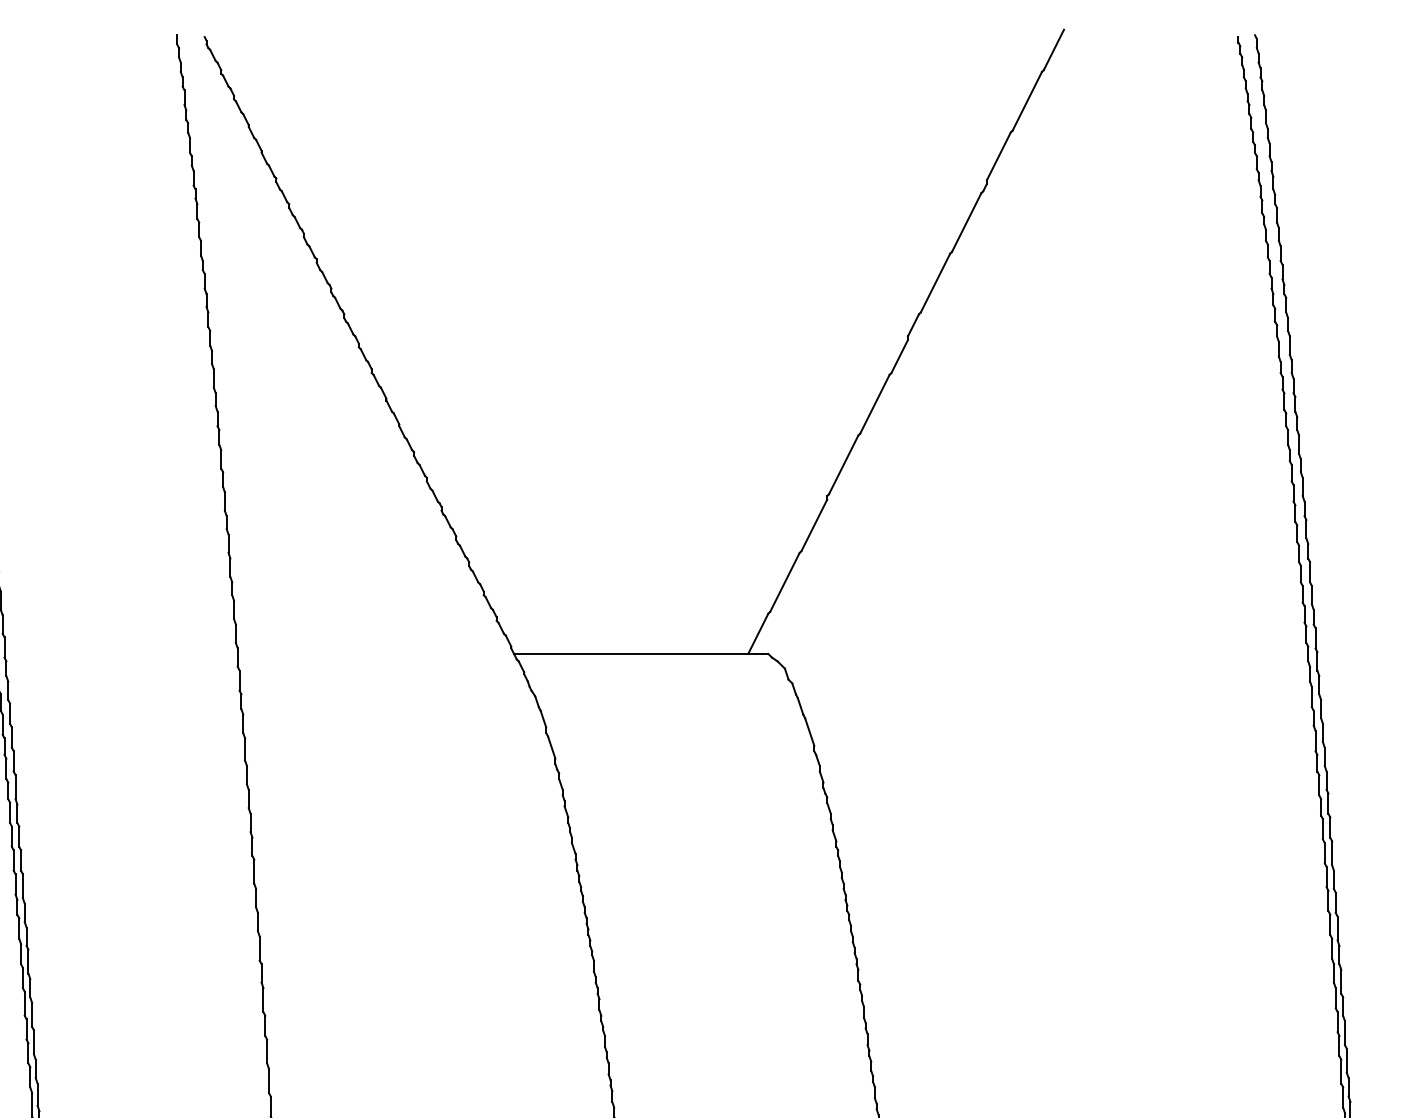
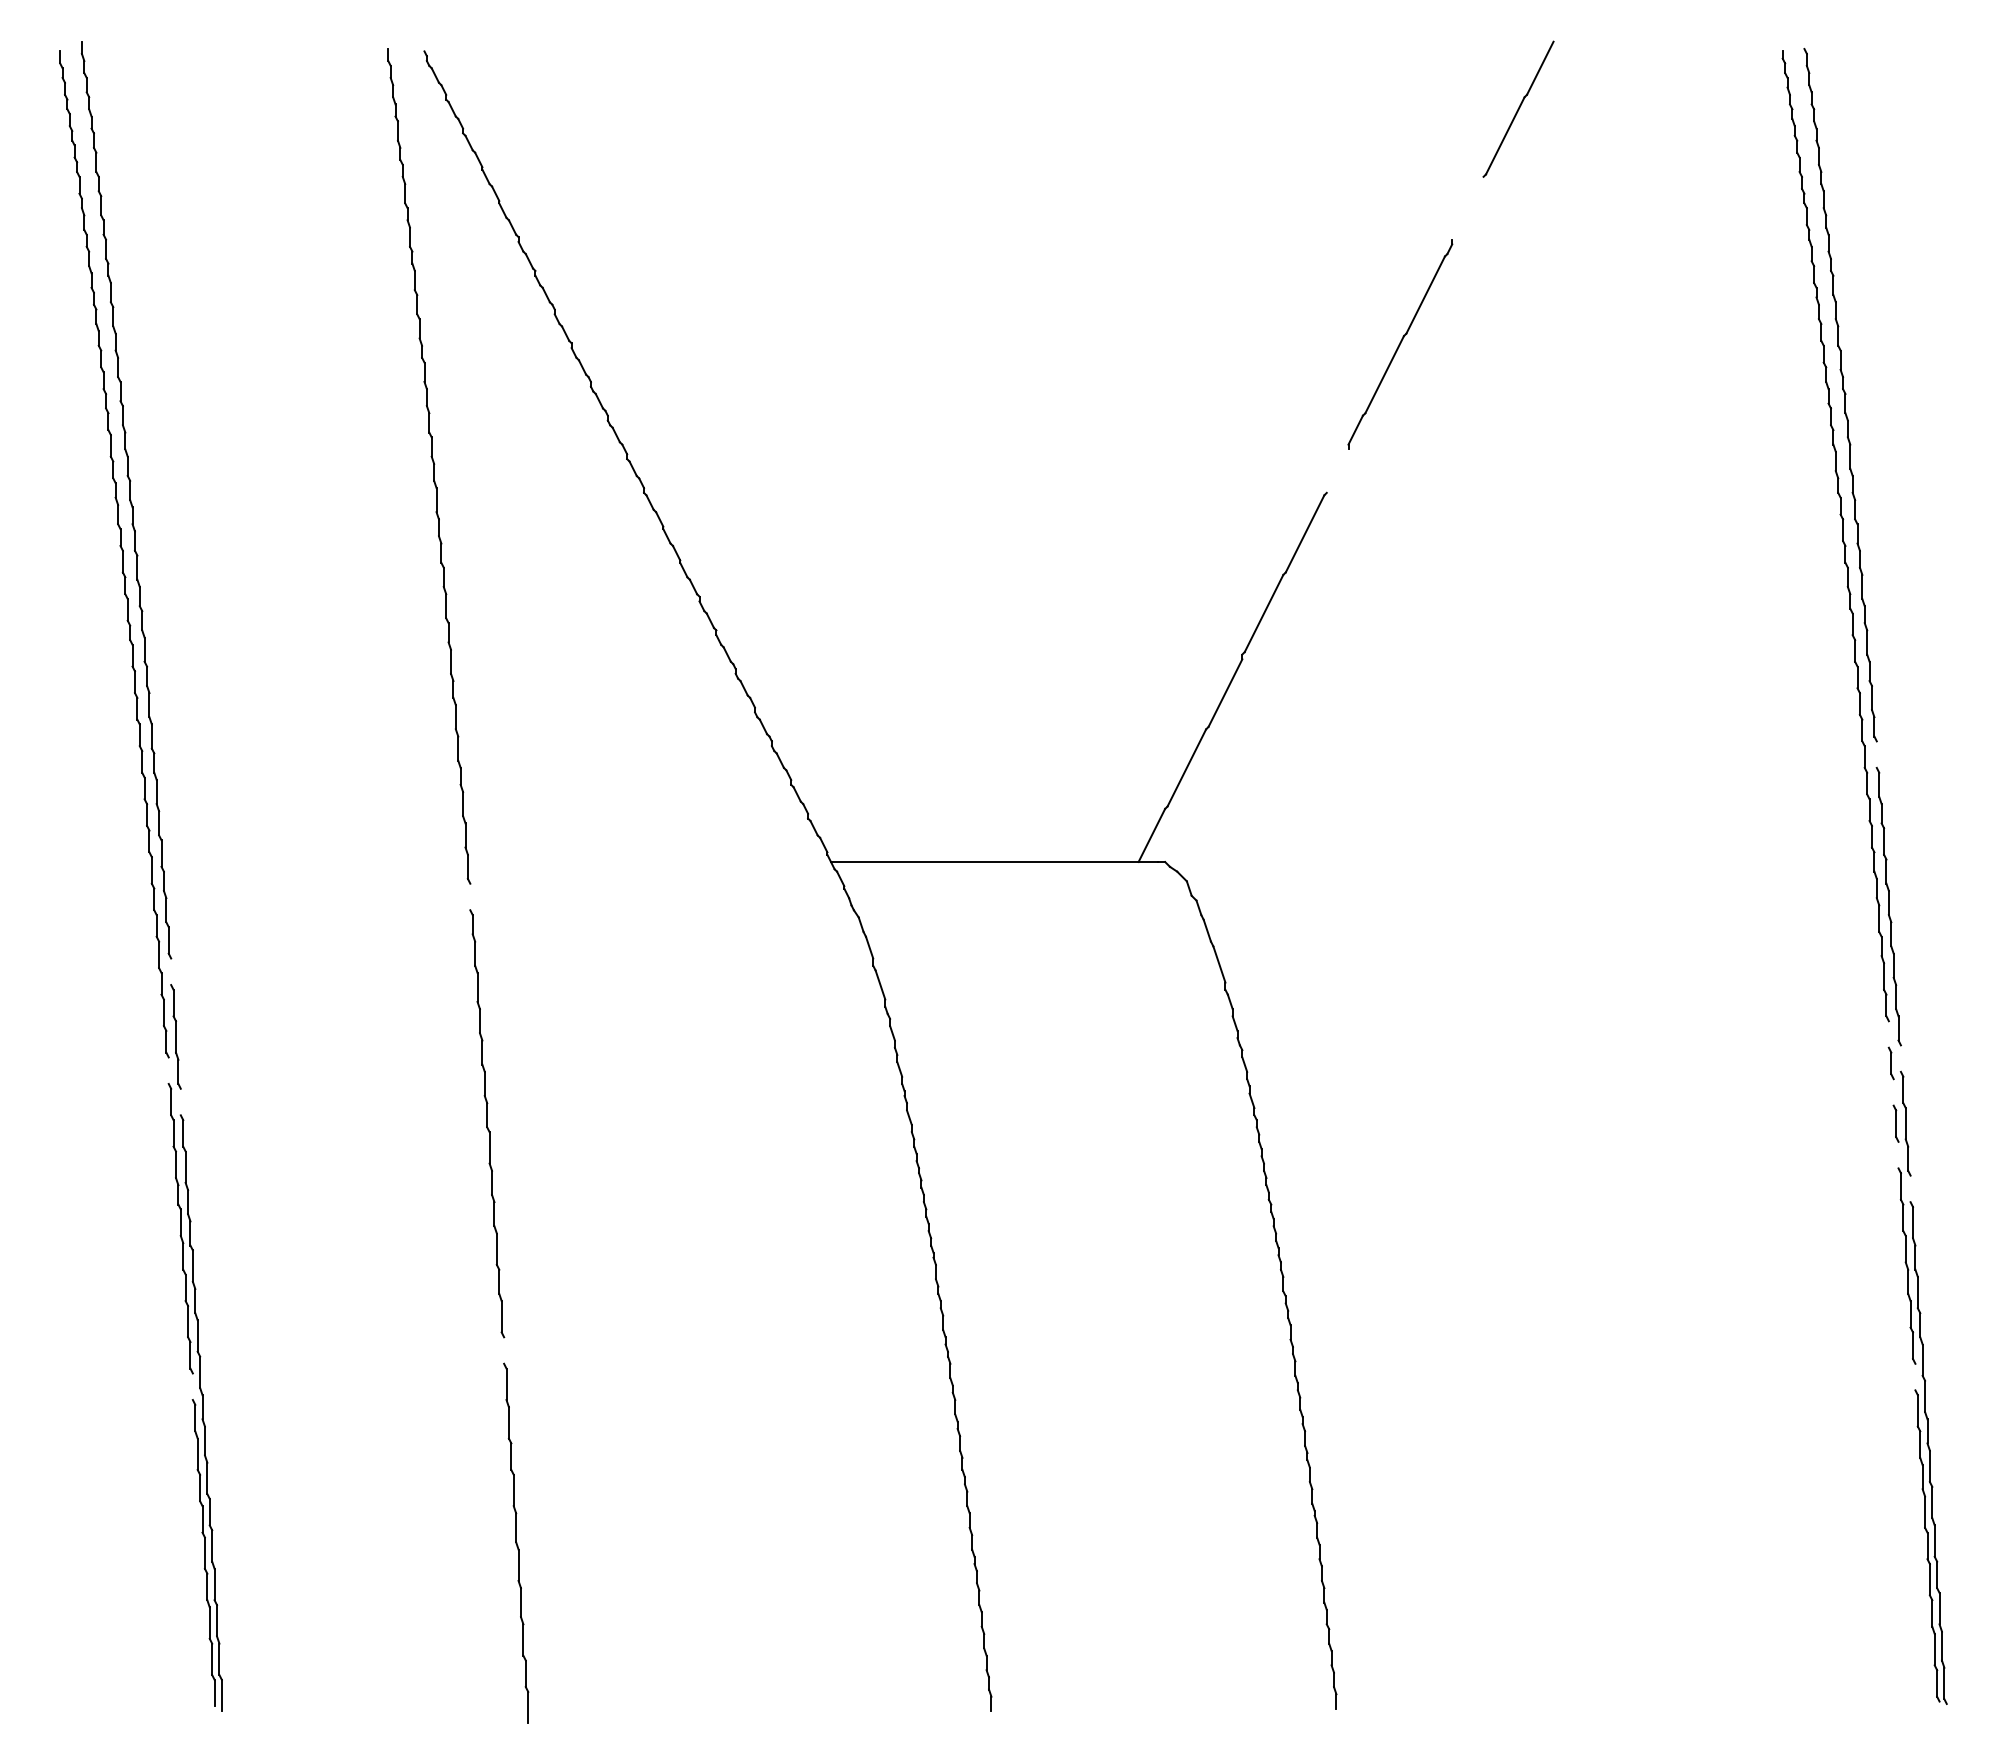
line: (998, 155) -> (1467, 207), removed
line: (899, 356) -> (1337, 470), removed
line: (1309, 572) -> (1876, 754), removed
line: (239, 680) -> (470, 896), removed
line: (12, 737) -> (171, 971), removed
line: (1318, 785) -> (1888, 1034), removed
line: (1328, 803) -> (1900, 1058), removed
line: (9, 812) -> (168, 1070), removed
line: (1322, 829) -> (1893, 1092), removed
line: (18, 836) -> (180, 1101), removed
line: (1326, 876) -> (1898, 1154), removed
line: (1335, 902) -> (1910, 1188), removed
line: (265, 1025) -> (504, 1350), removed
line: (1339, 1045) -> (1915, 1376), removed
line: (28, 1053) -> (192, 1386), removed

